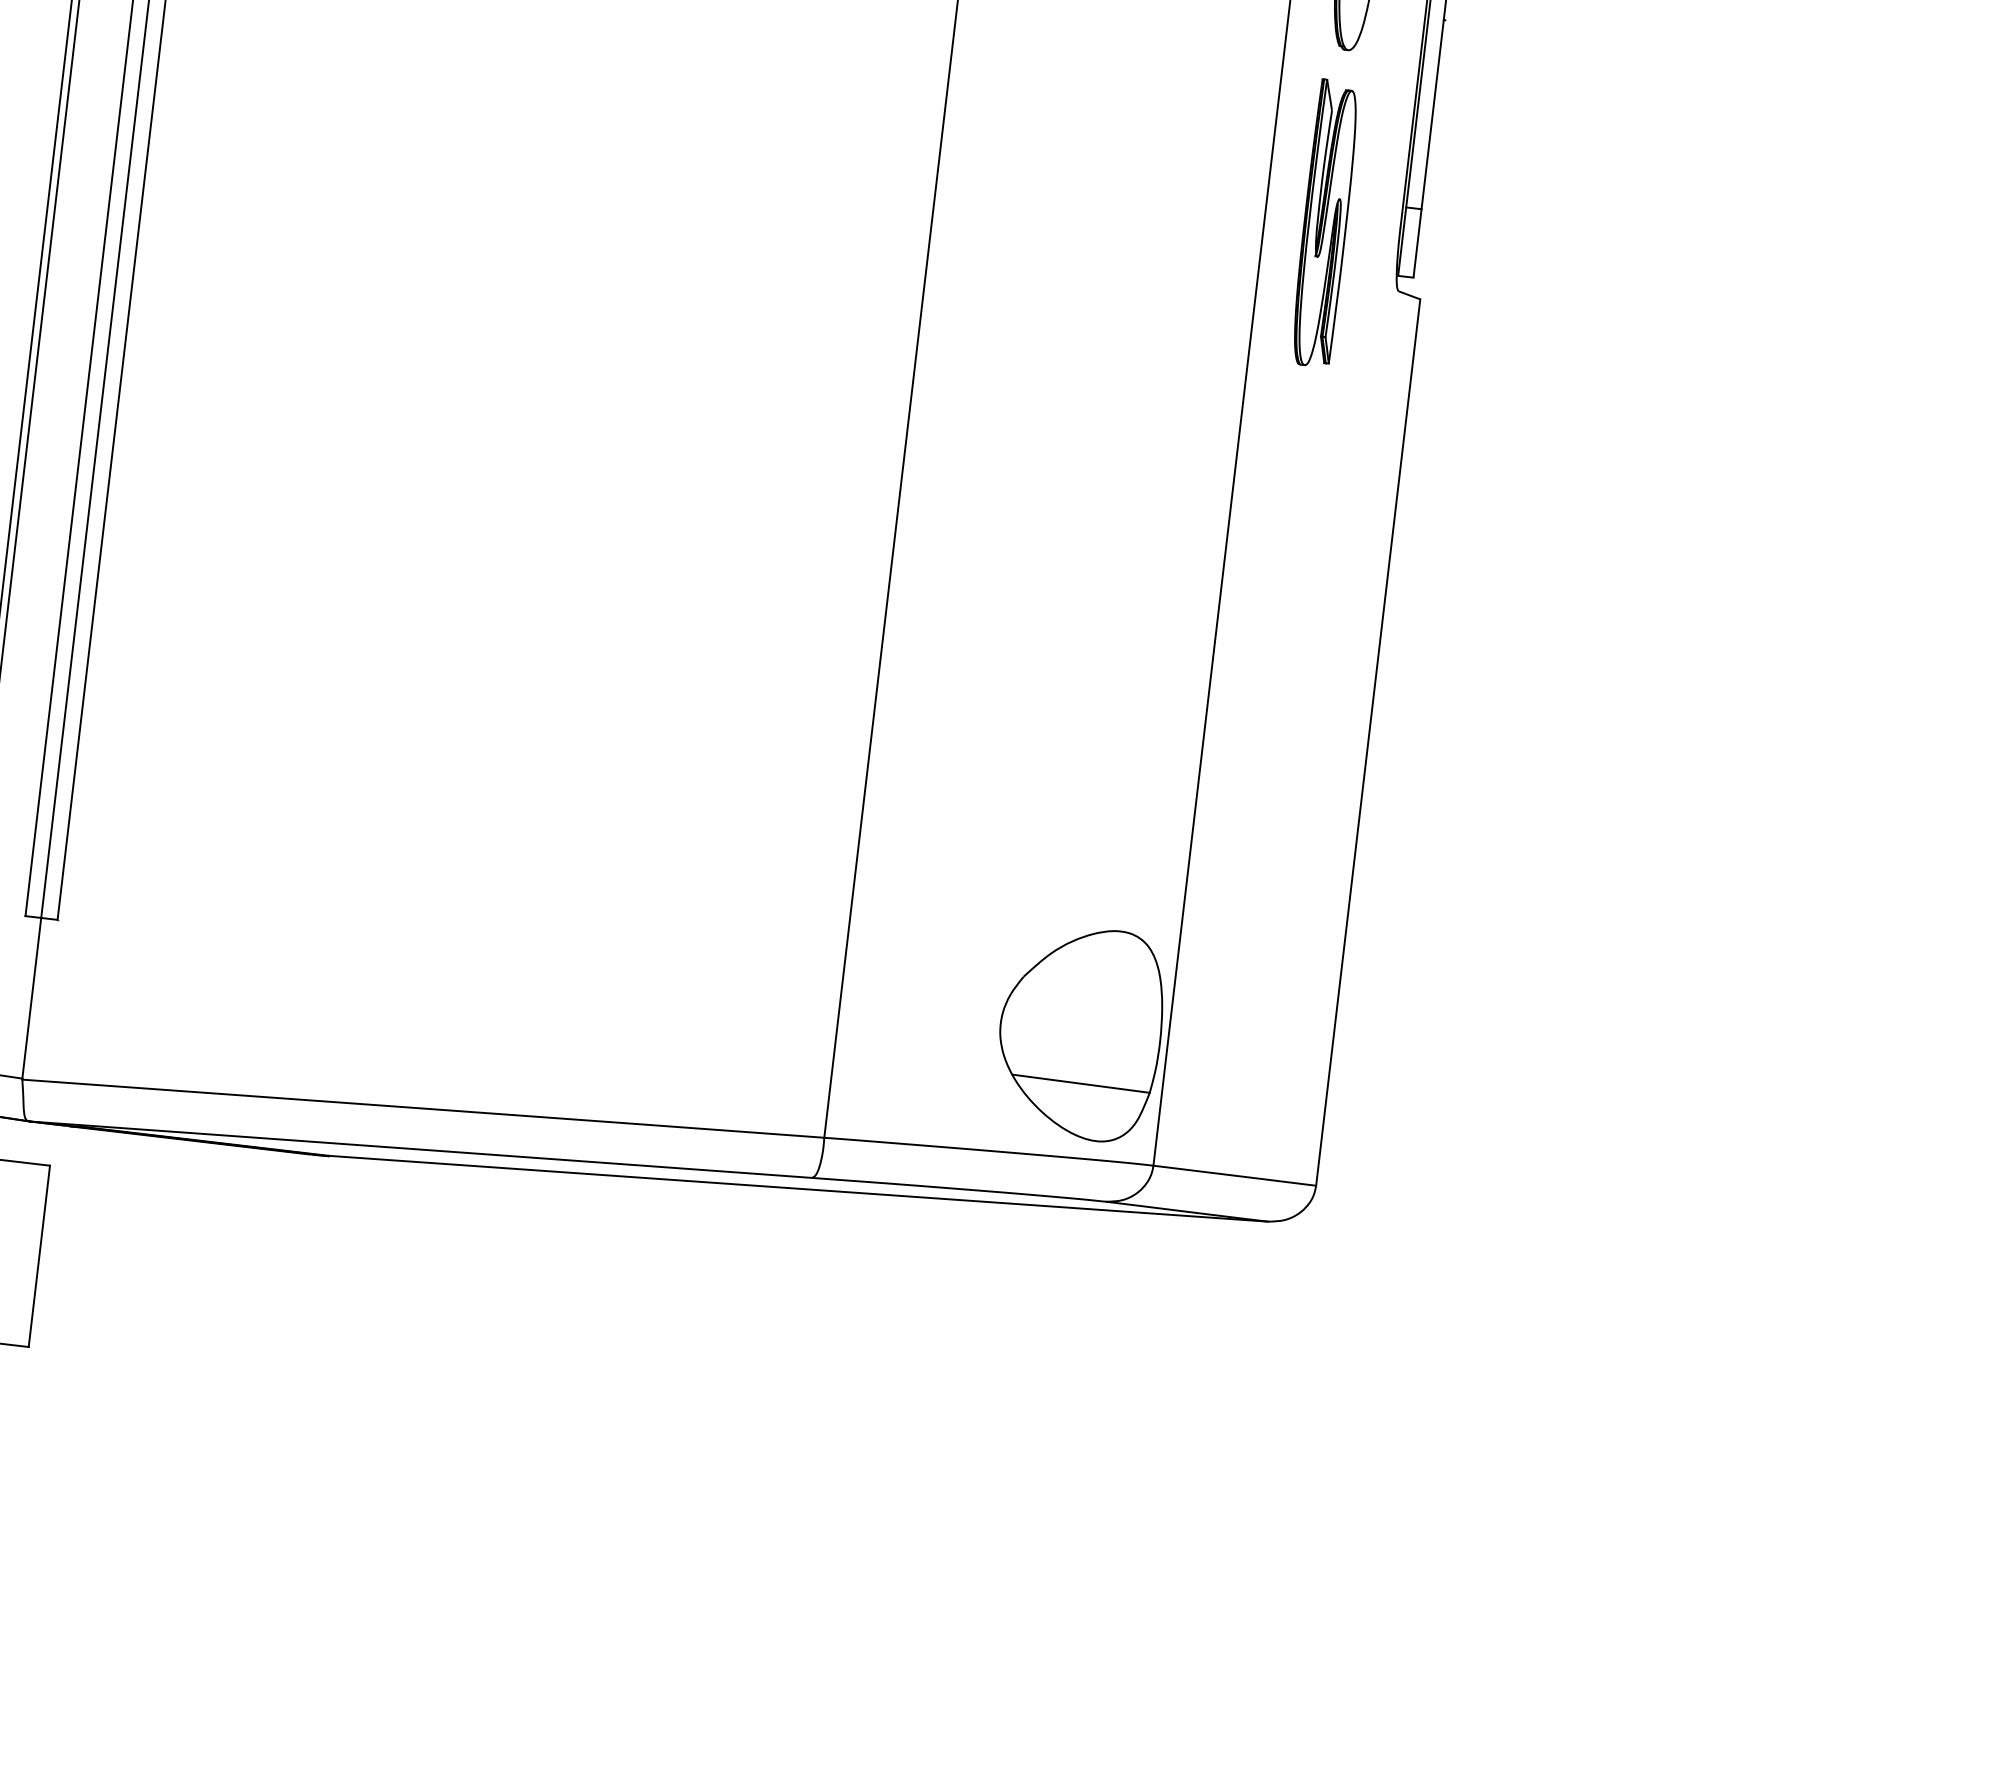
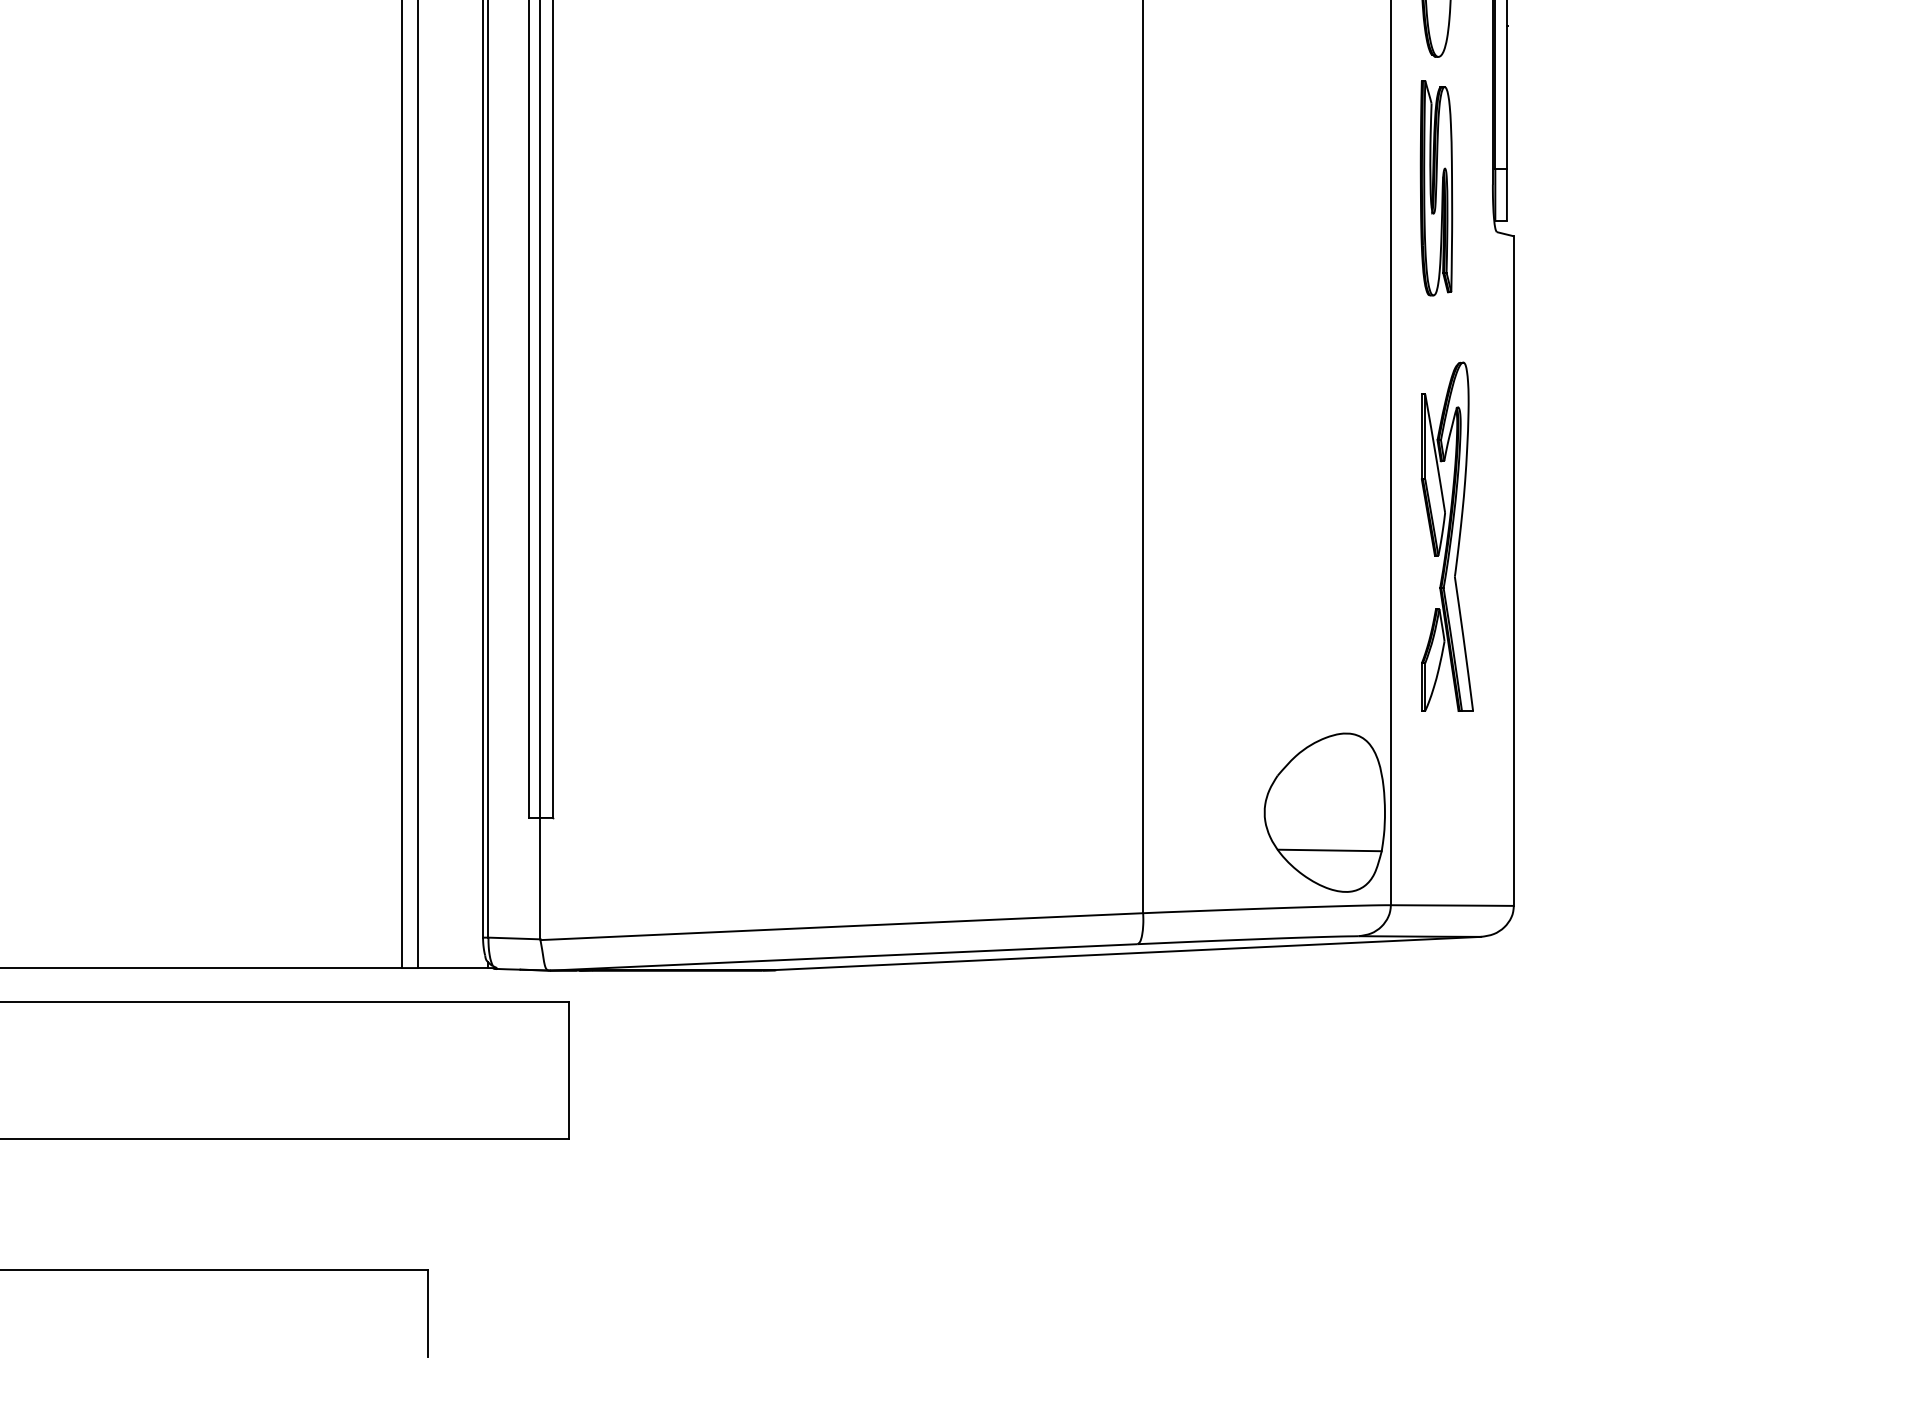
part: (1285, 686) -> (1447, 536), added

